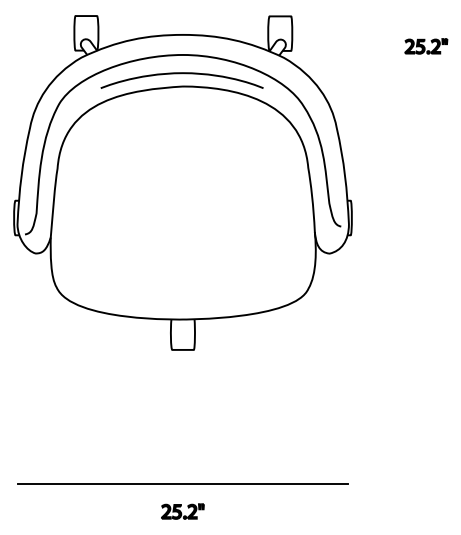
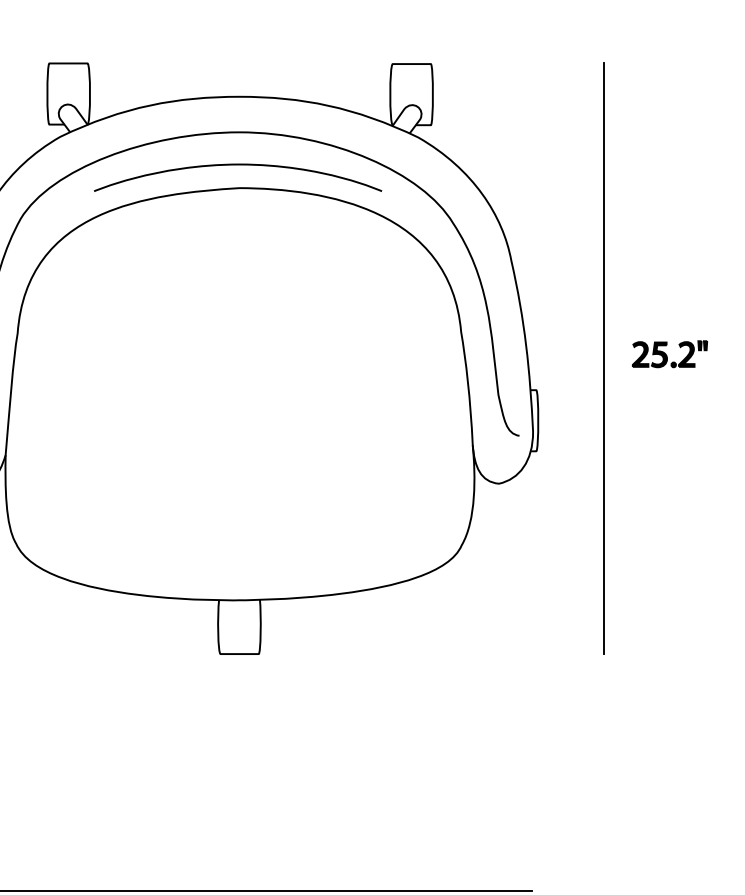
part: (426, 46) -> (670, 354), moved
line: (389, 182) -> (604, 357), added

